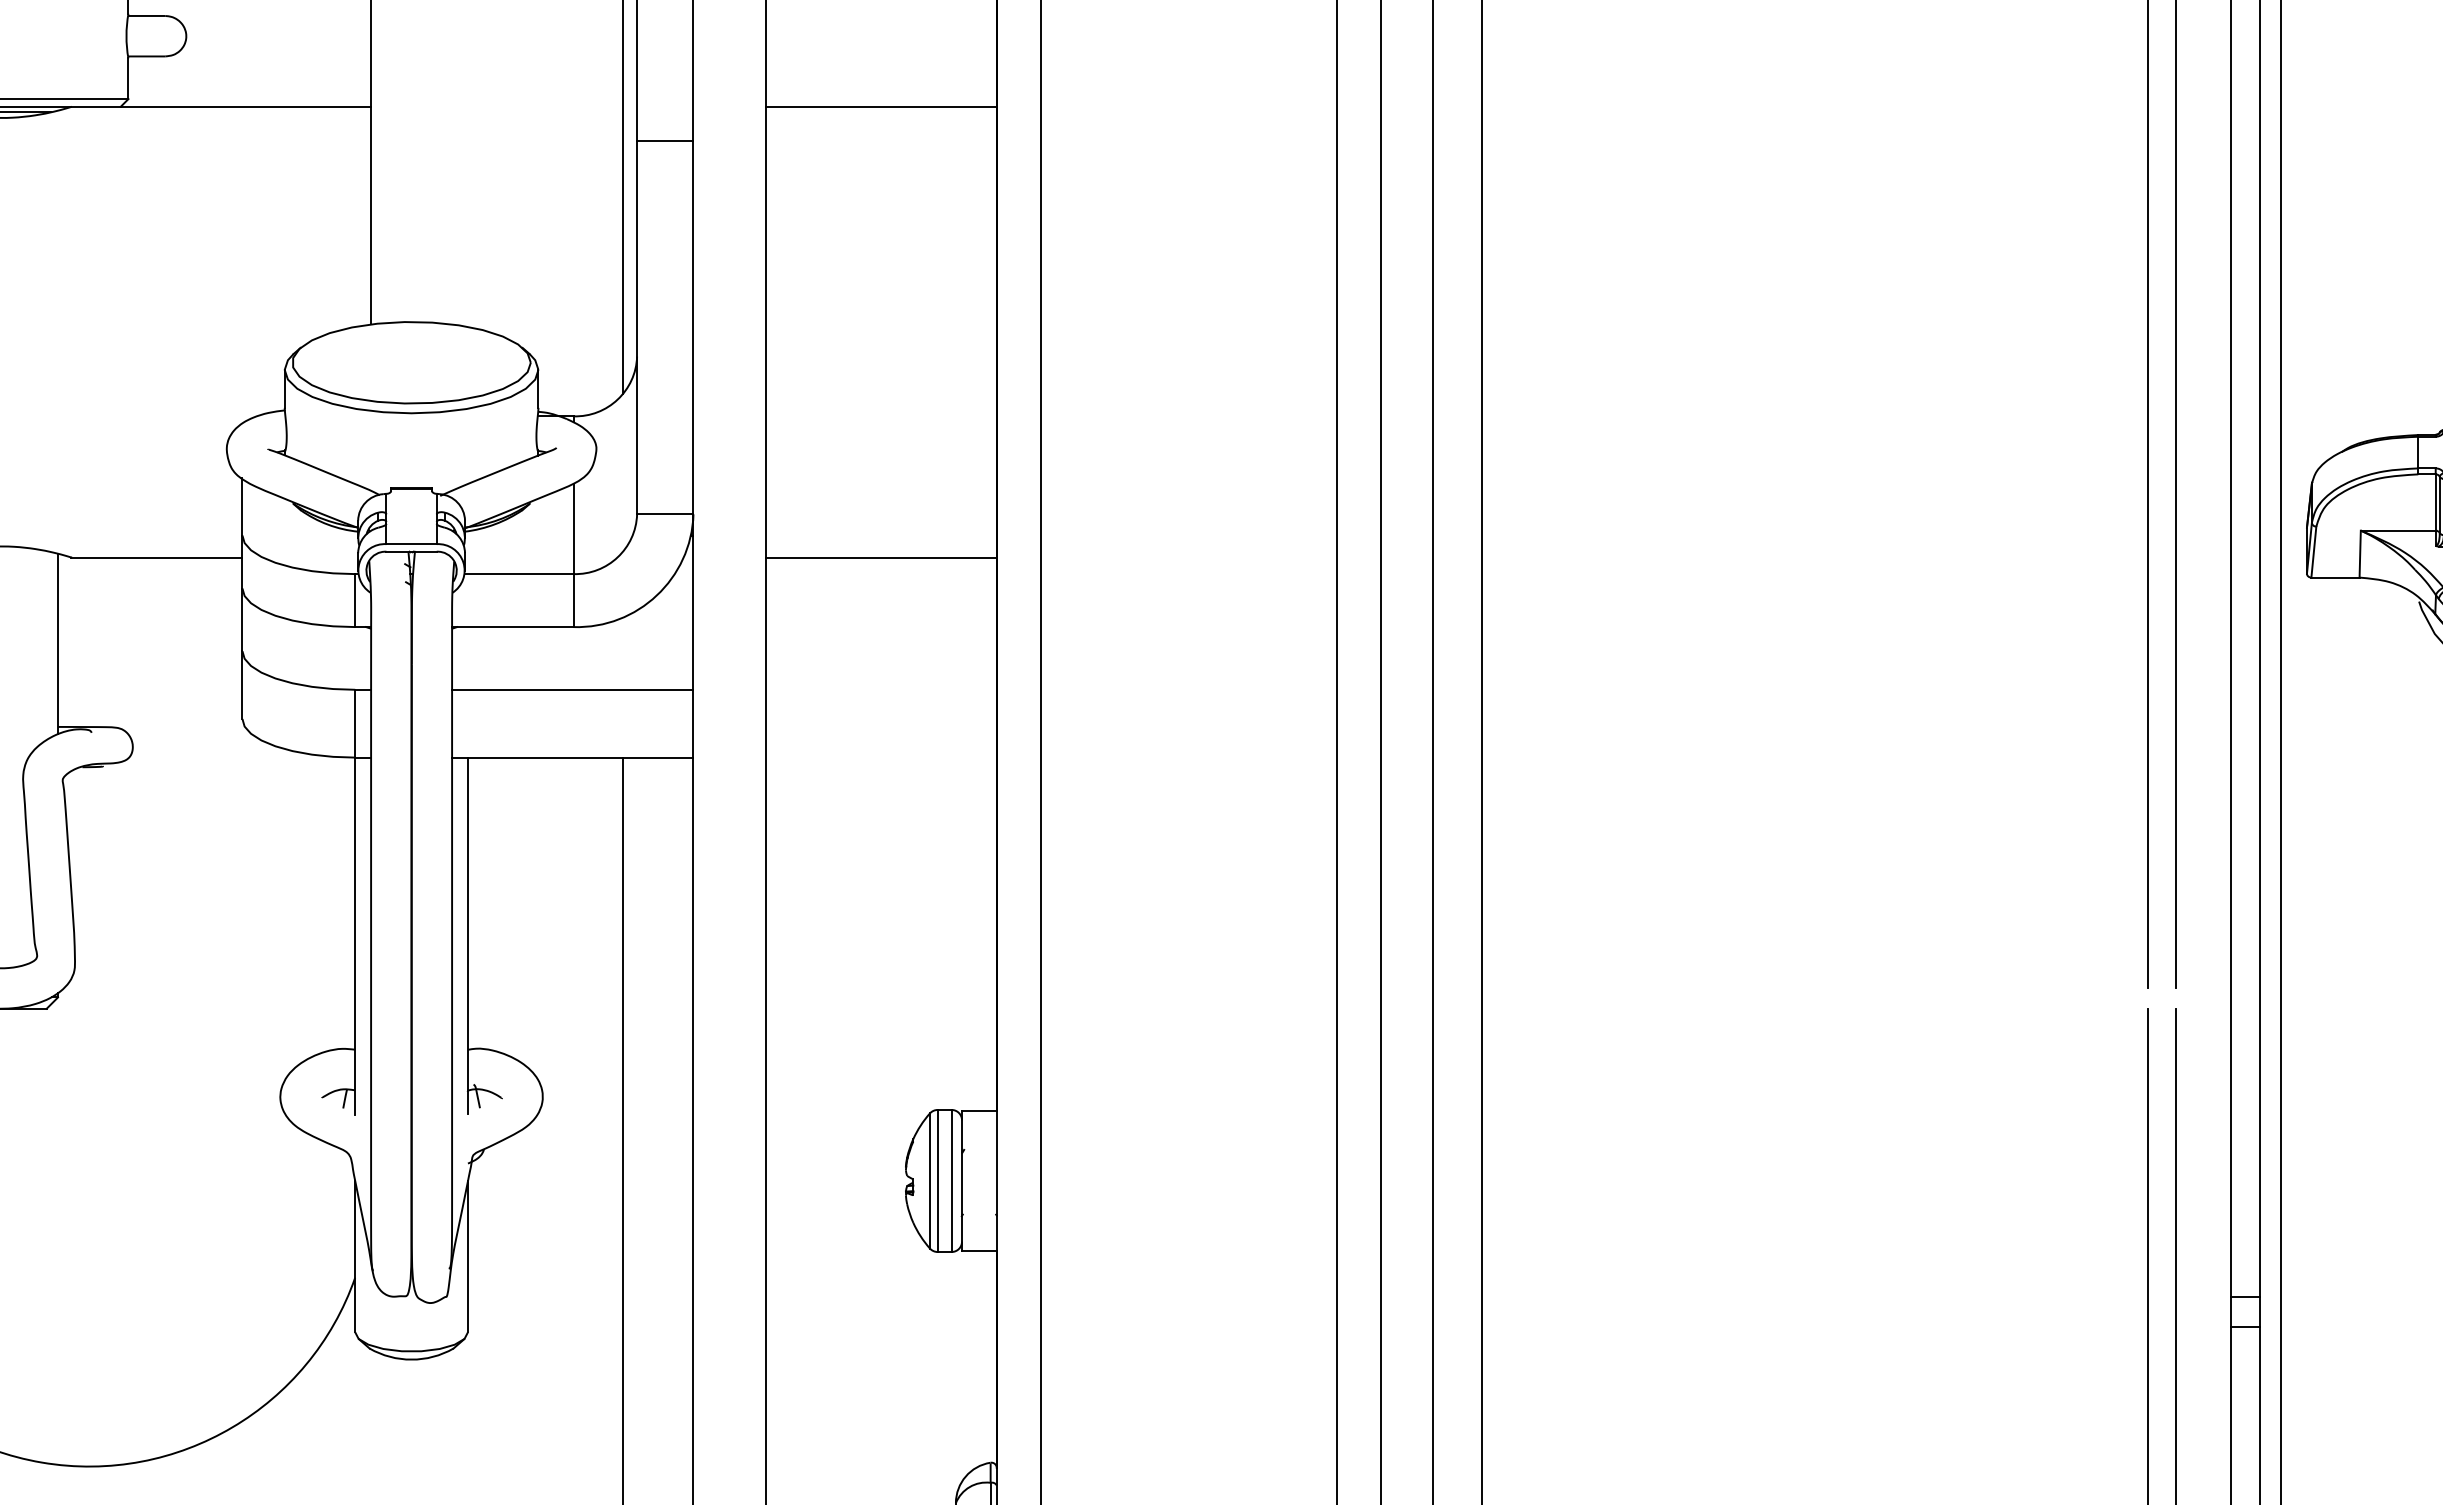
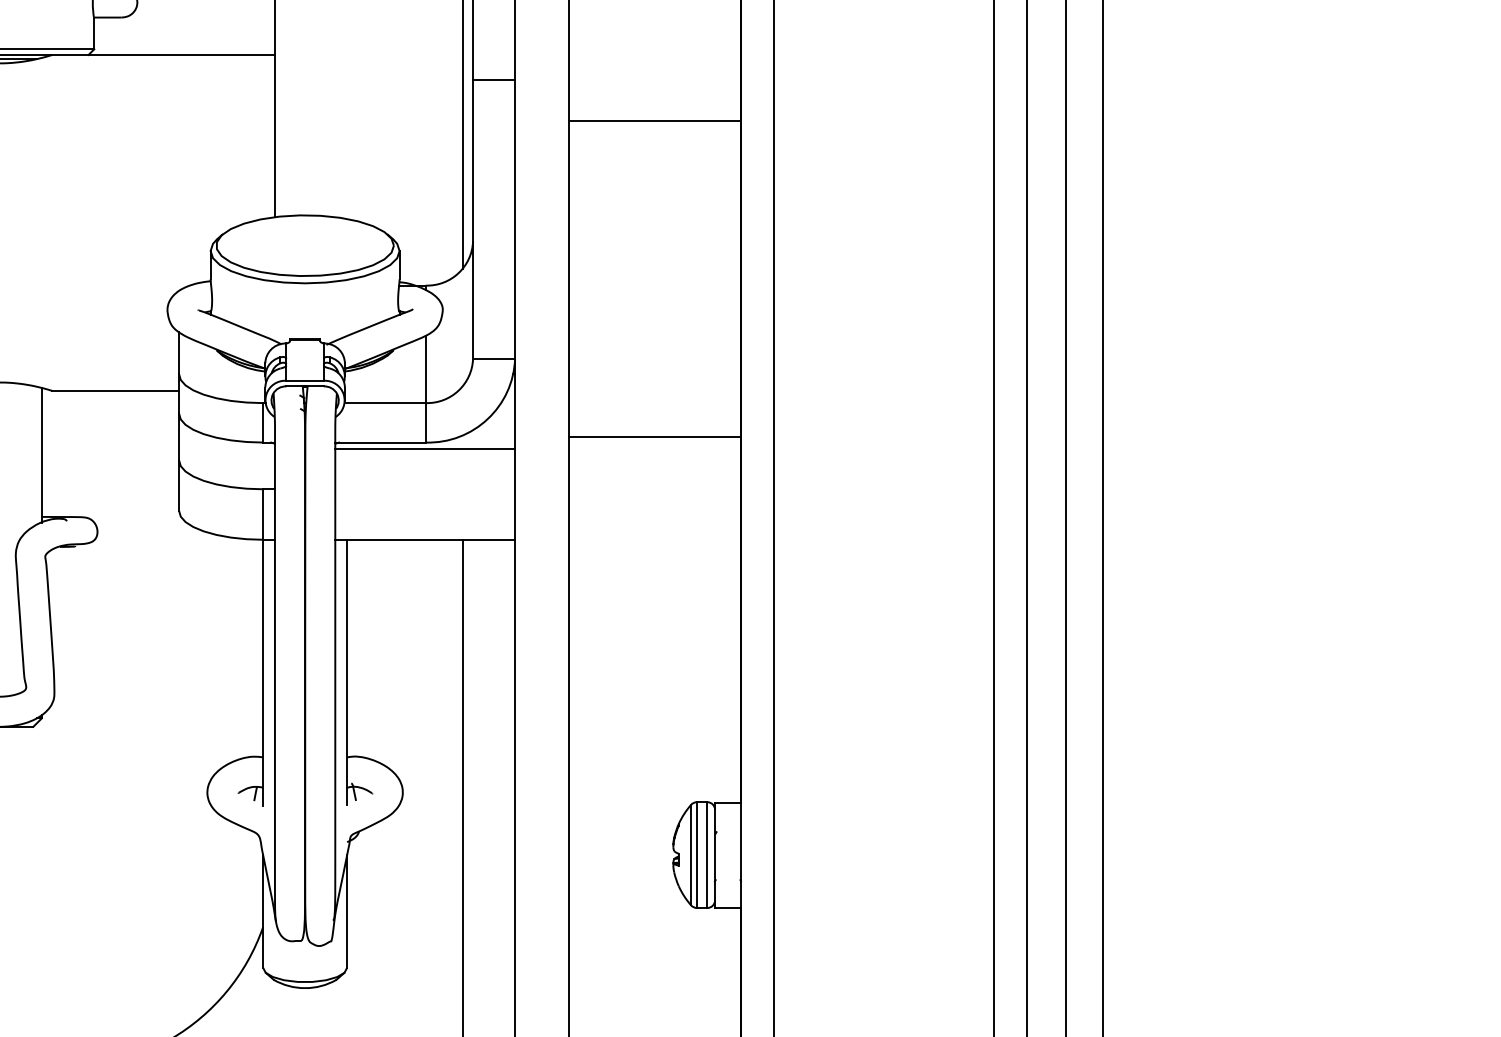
line: (880, 106) -> (654, 121), moved
line: (880, 557) -> (654, 436), moved
line: (572, 689) -> (424, 448), moved

